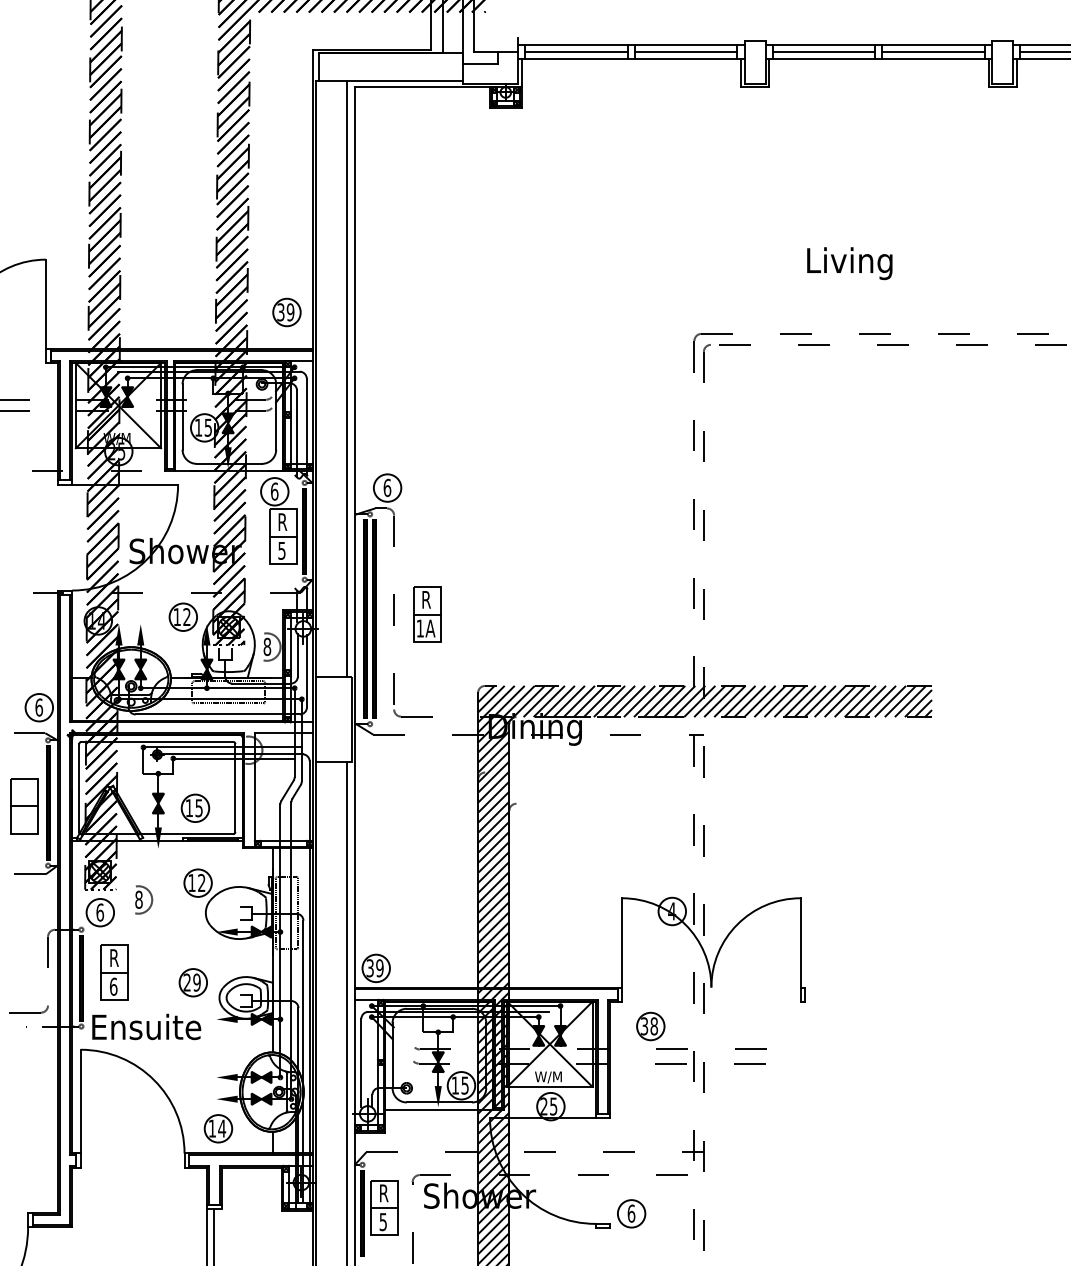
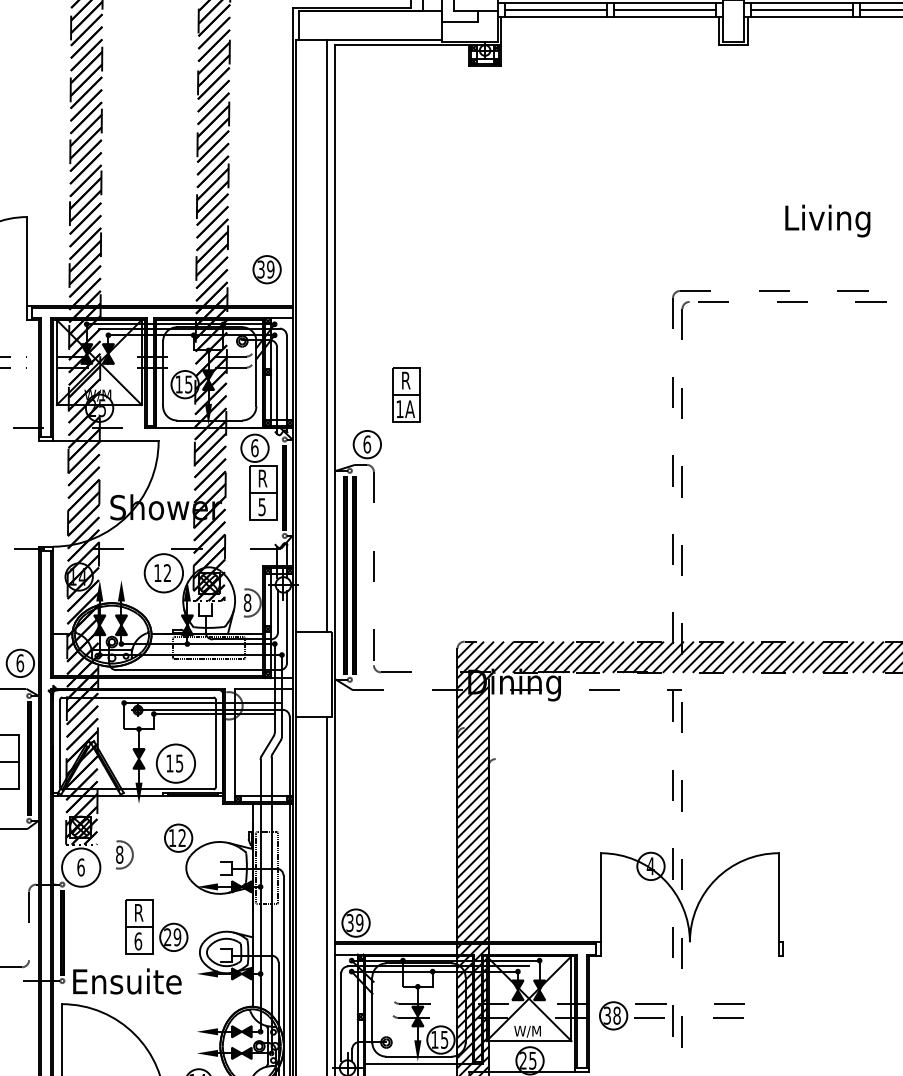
part: (427, 614) -> (407, 395), moved
circle: (183, 616) -> (164, 572), size x1.4
circle: (195, 808) -> (176, 763), size x1.4
circle: (100, 912) -> (81, 867), size x1.4
part: (114, 972) -> (139, 927), moved
part: (650, 1026) -> (613, 1015), moved

